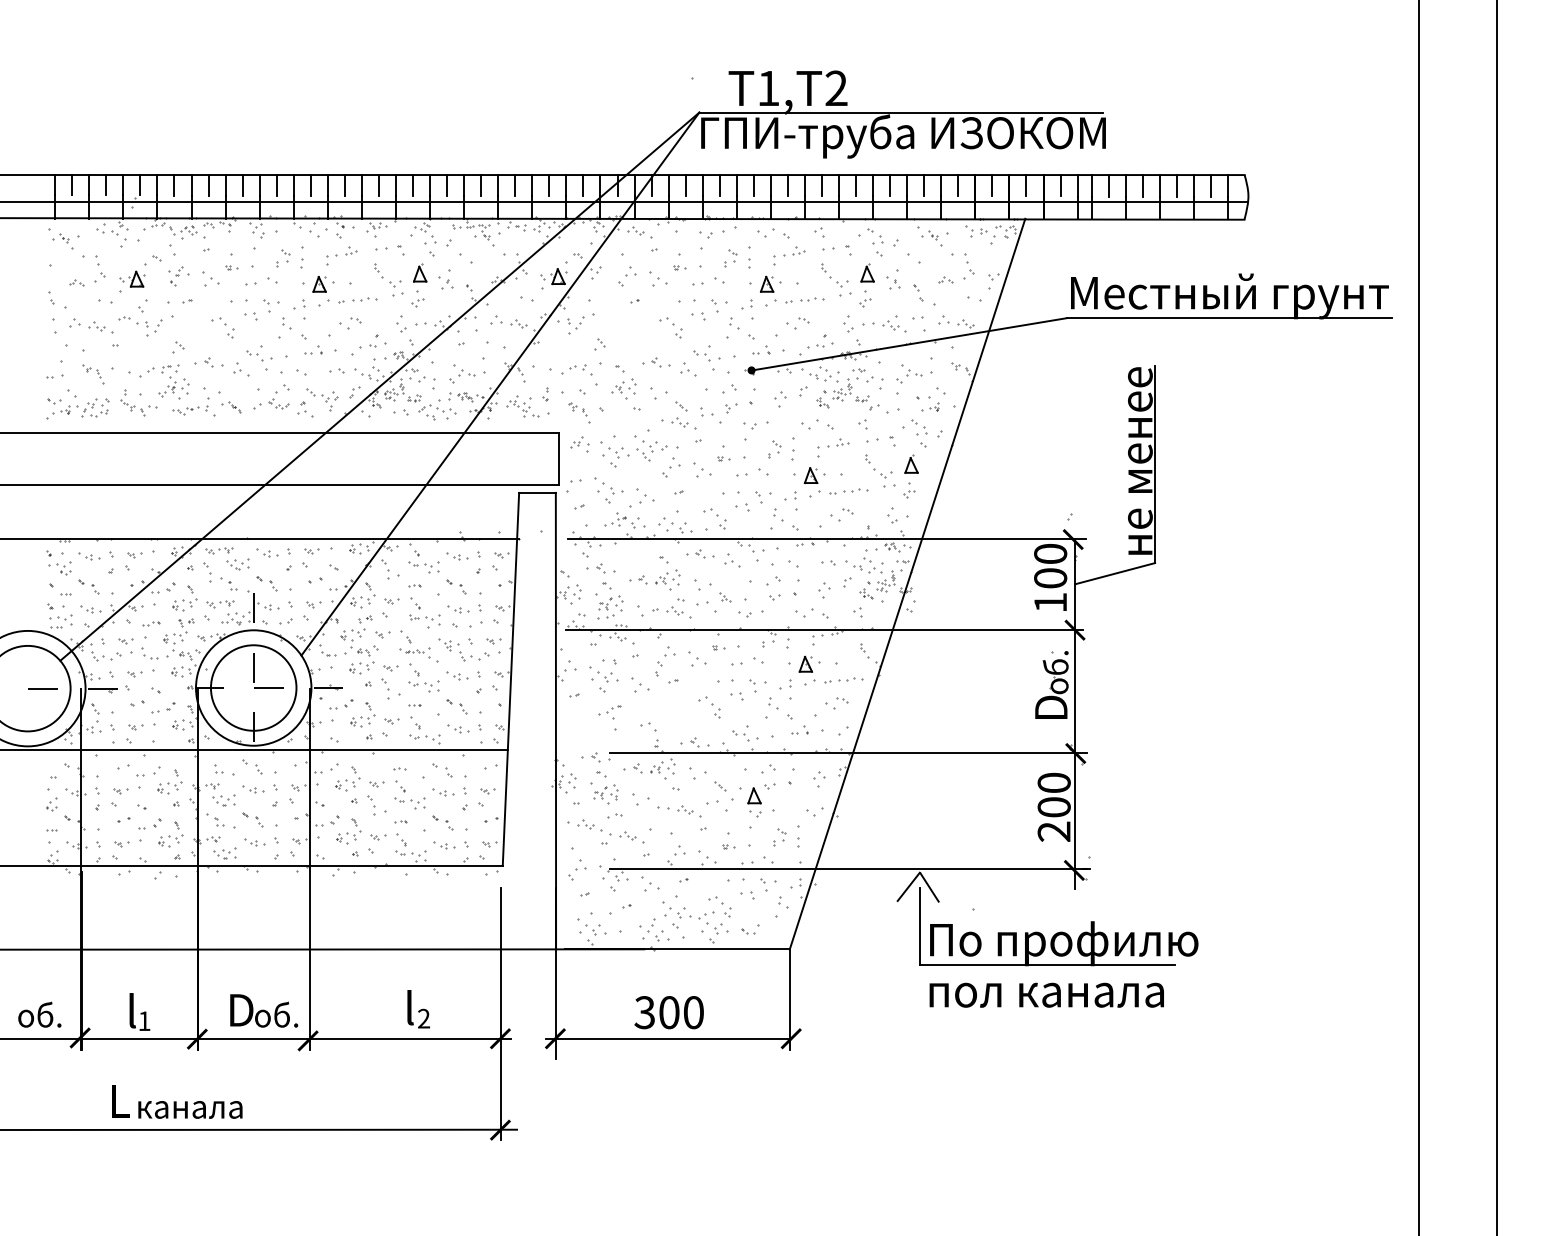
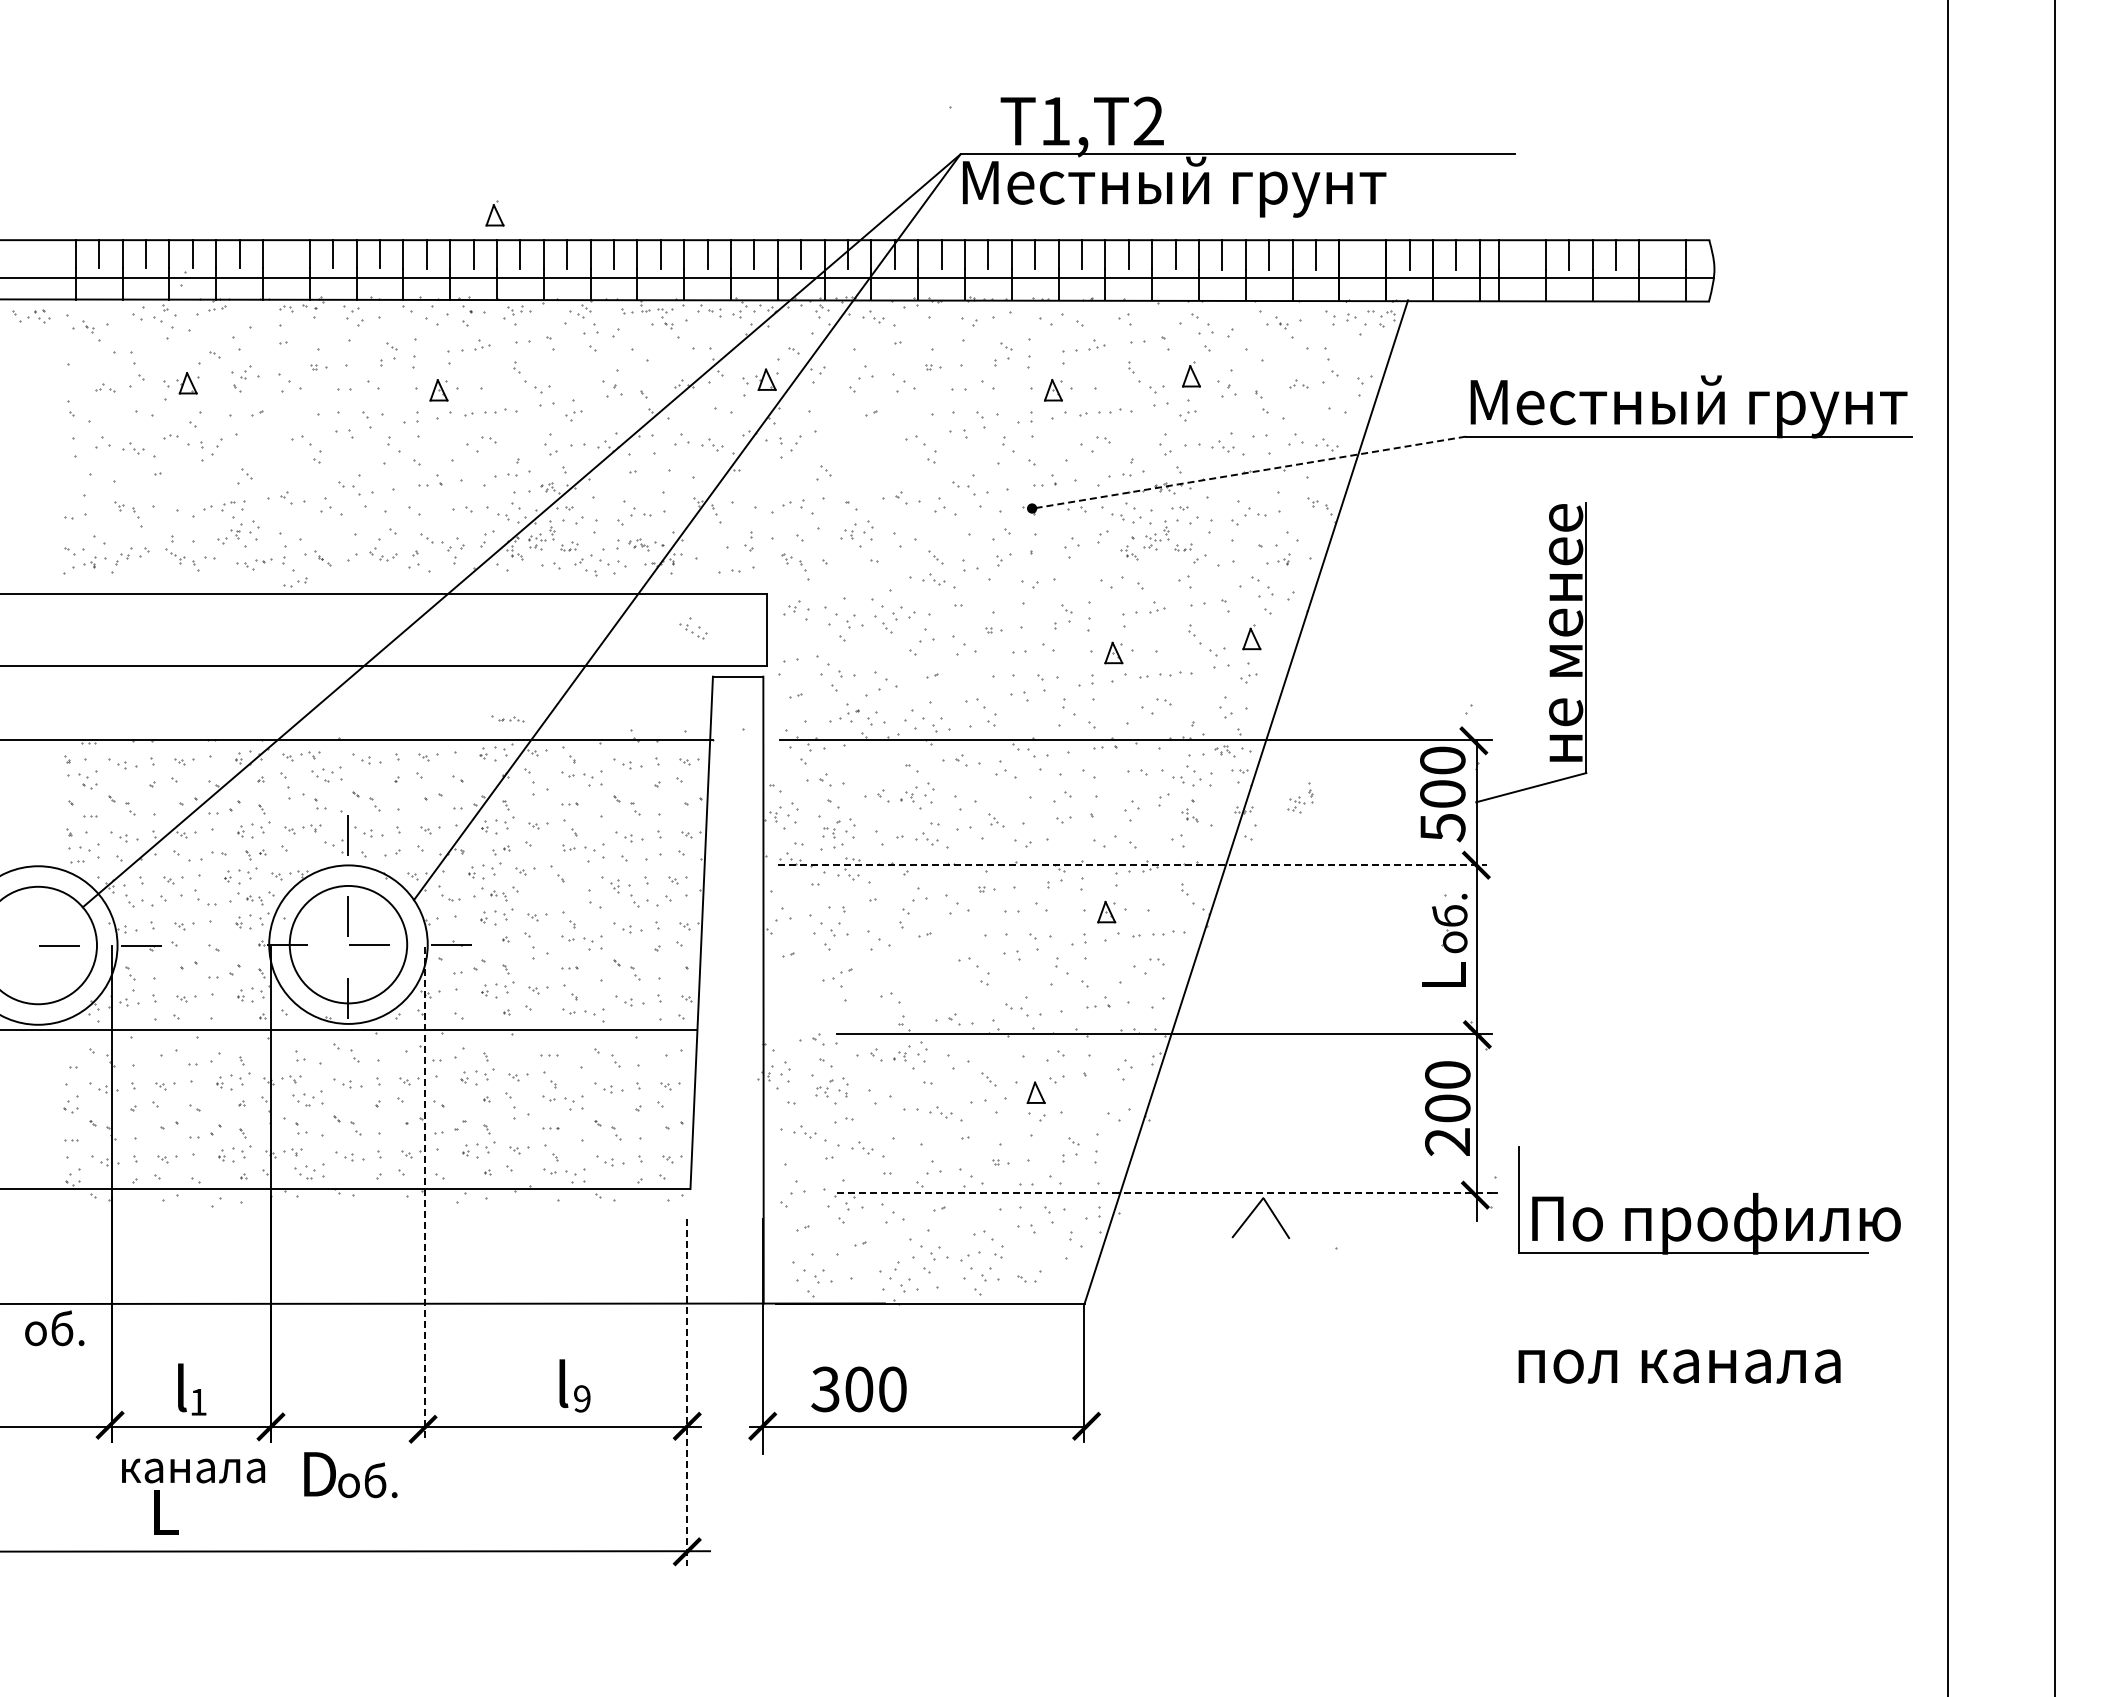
text: (904, 135) -> (1242, 186), ГПИ-труба ИЗОКОМ -> Местный грунт
line: (208, 185) -> (286, 254), removed
line: (992, 185) -> (1362, 254), removed
line: (1108, 186) -> (1522, 255), removed
line: (1210, 186) -> (1662, 255), removed
part: (183, 230) -> (31, 316), moved
part: (419, 272) -> (494, 213), moved
line: (909, 344) -> (1248, 472), solid -> dashed
part: (519, 403) -> (693, 628), moved
part: (99, 413) -> (295, 582), moved
part: (885, 580) -> (1300, 797), moved
text: (1050, 603) -> (1442, 828), 100 -> 500
part: (231, 619) -> (317, 850), removed
part: (151, 623) -> (207, 856), size x1.6
line: (824, 629) -> (1132, 864), solid -> dashed
part: (411, 650) -> (507, 718), moved
text: (1051, 707) -> (1443, 971), D -> L
line: (848, 868) -> (1165, 1192), solid -> dashed
line: (309, 869) -> (425, 1194), solid -> dashed
part: (1059, 931) -> (1709, 1207), moved
text: (1046, 995) -> (1679, 1366), moved
text: (263, 1011) -> (350, 1475), moved
text: (668, 1012) -> (858, 1389), moved
text: (39, 1014) -> (54, 1328), moved
line: (500, 1014) -> (687, 1392), solid -> dashed
text: (424, 1018) -> (582, 1398), 2 -> 9
text: (190, 1109) -> (193, 1470), moved

